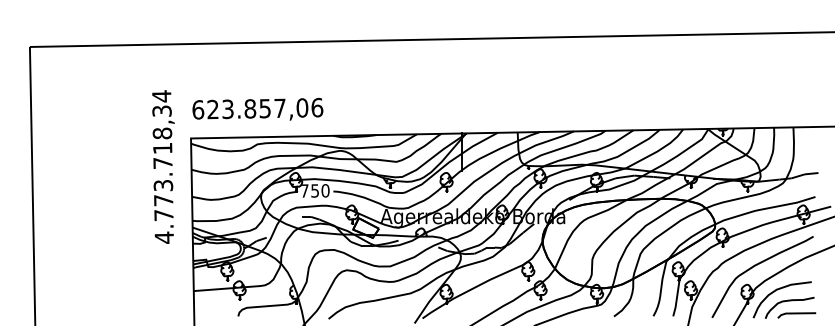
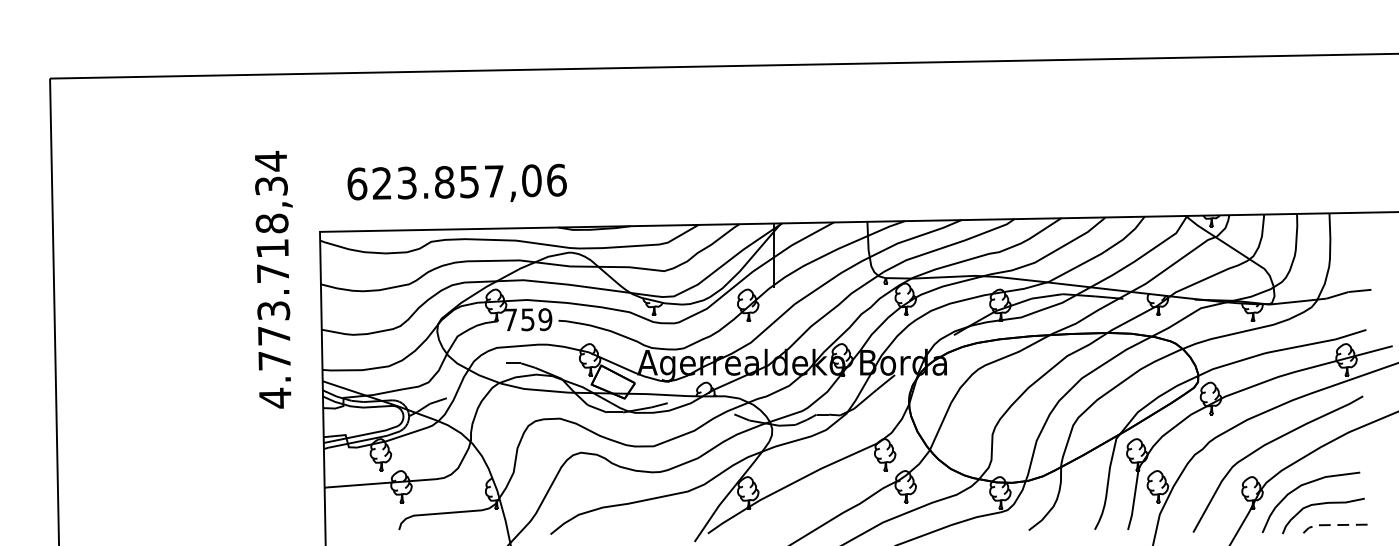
text: (257, 108) -> (456, 181), moved
text: (325, 190) -> (545, 319), 750 -> 759
line: (794, 313) -> (1331, 525), solid -> dashed

